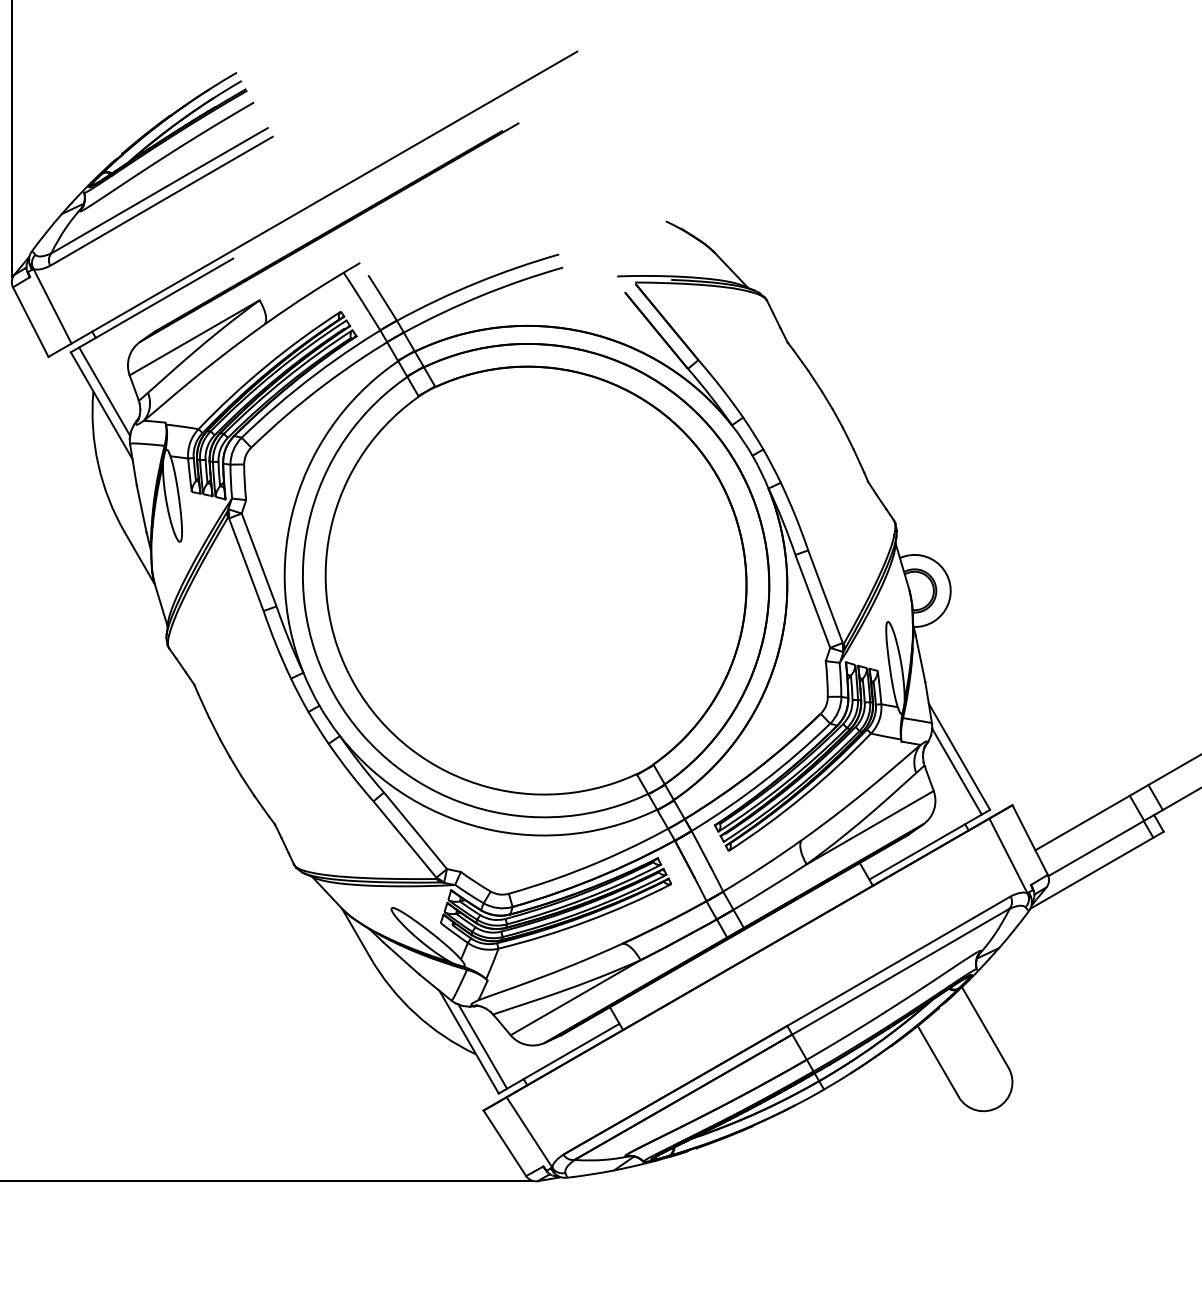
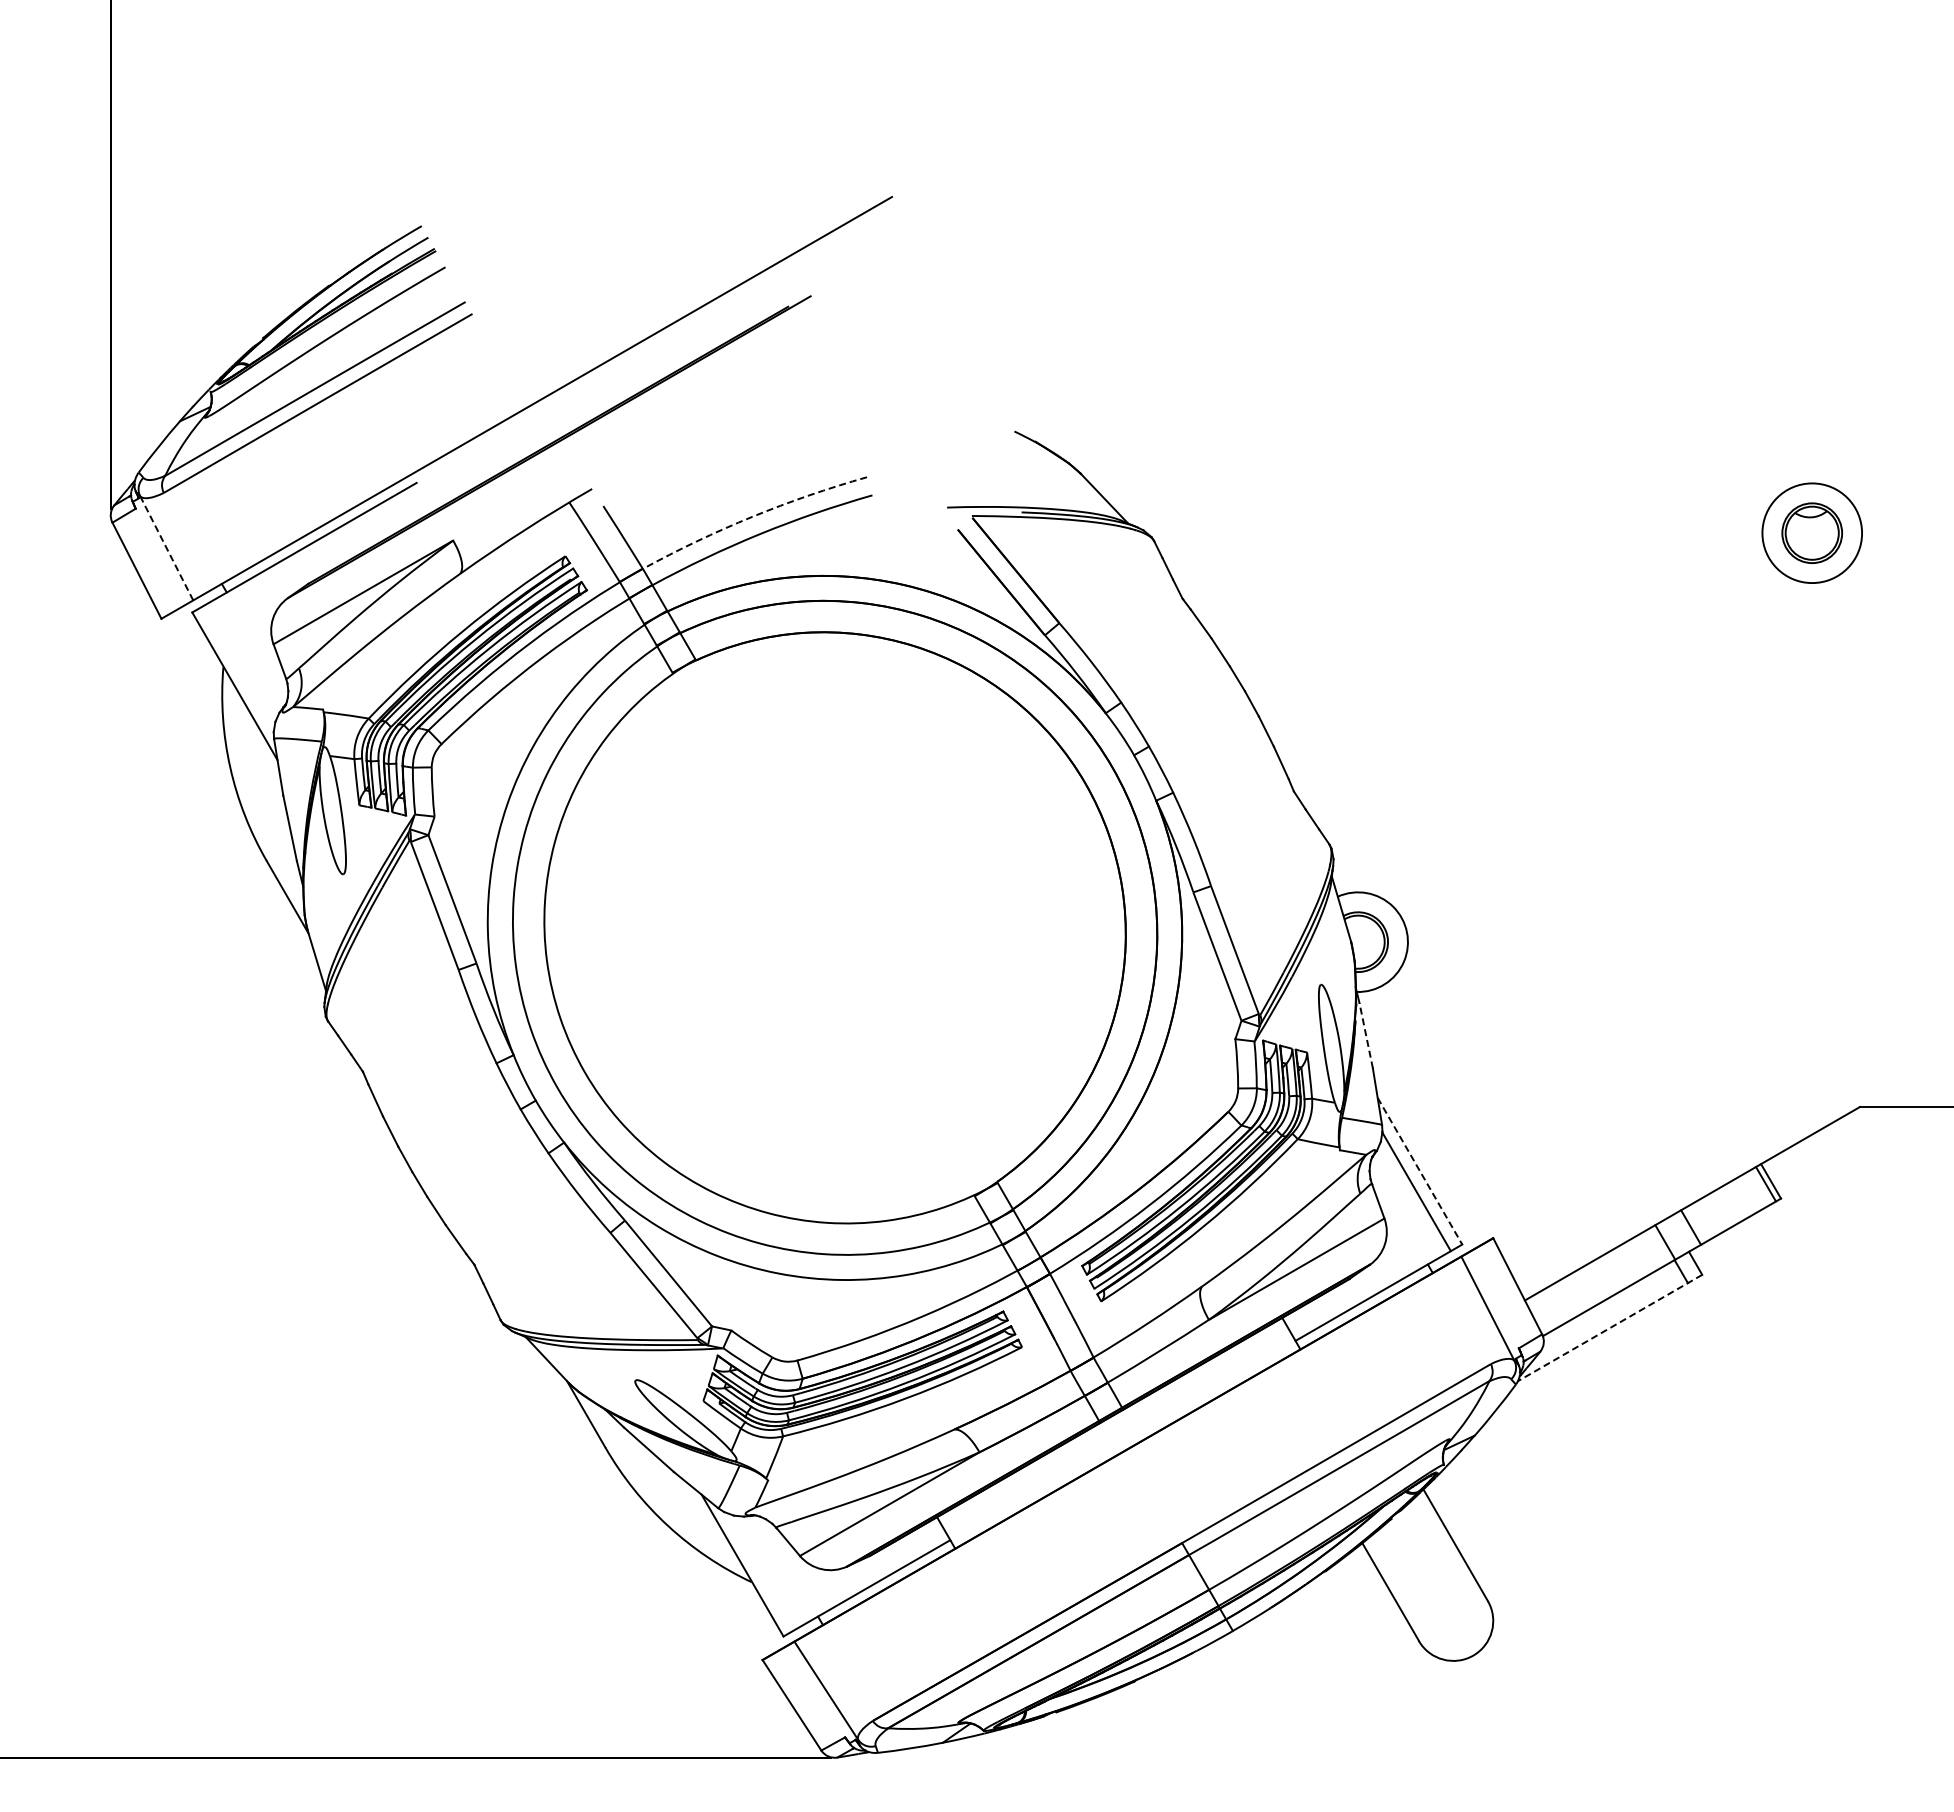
arc: (476, 282) -> (752, 516), solid -> dashed
line: (52, 305) -> (166, 547), solid -> dashed
line: (104, 391) -> (238, 666), removed
line: (920, 658) -> (1366, 1035), solid -> dashed
line: (959, 756) -> (1420, 1171), solid -> dashed
line: (1096, 870) -> (1609, 1328), solid -> dashed
line: (482, 1046) -> (761, 1571), removed

